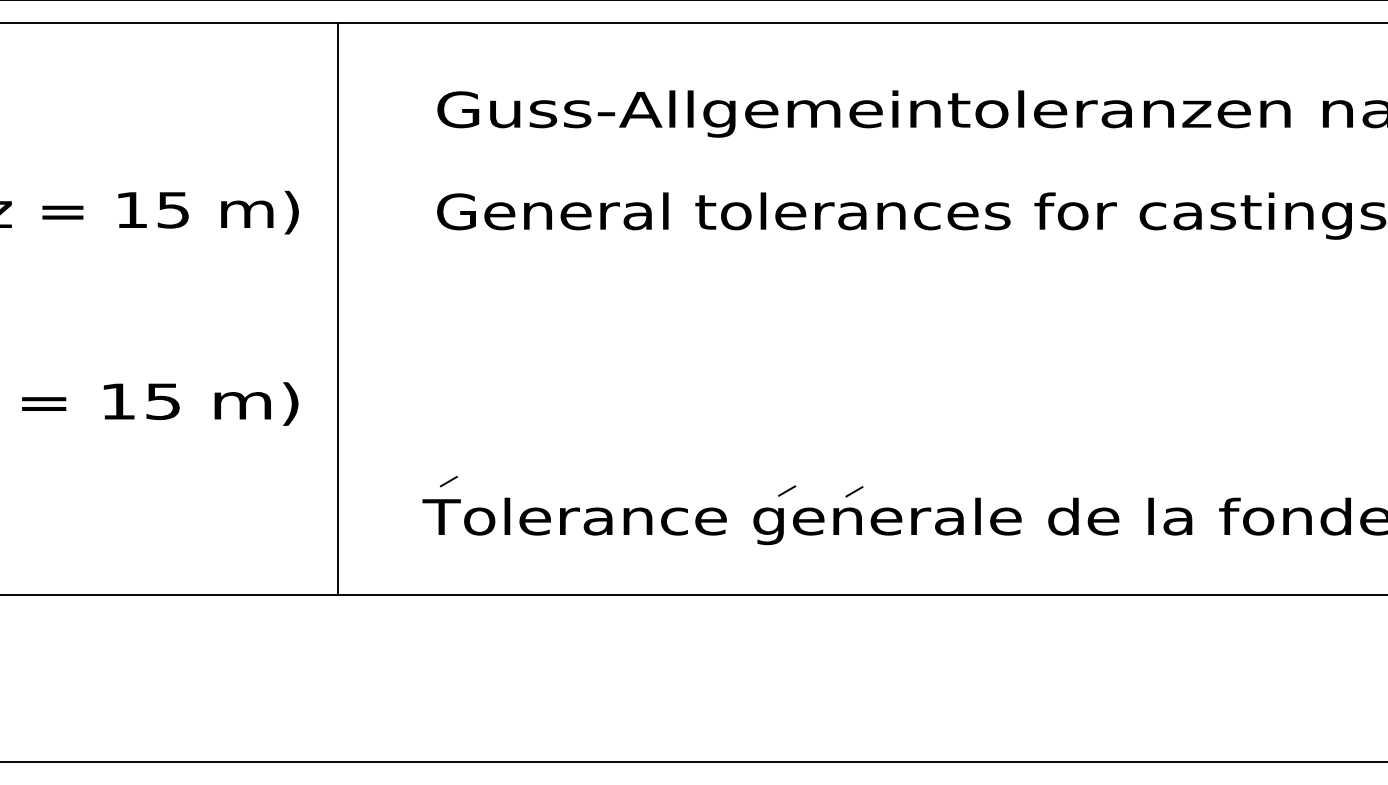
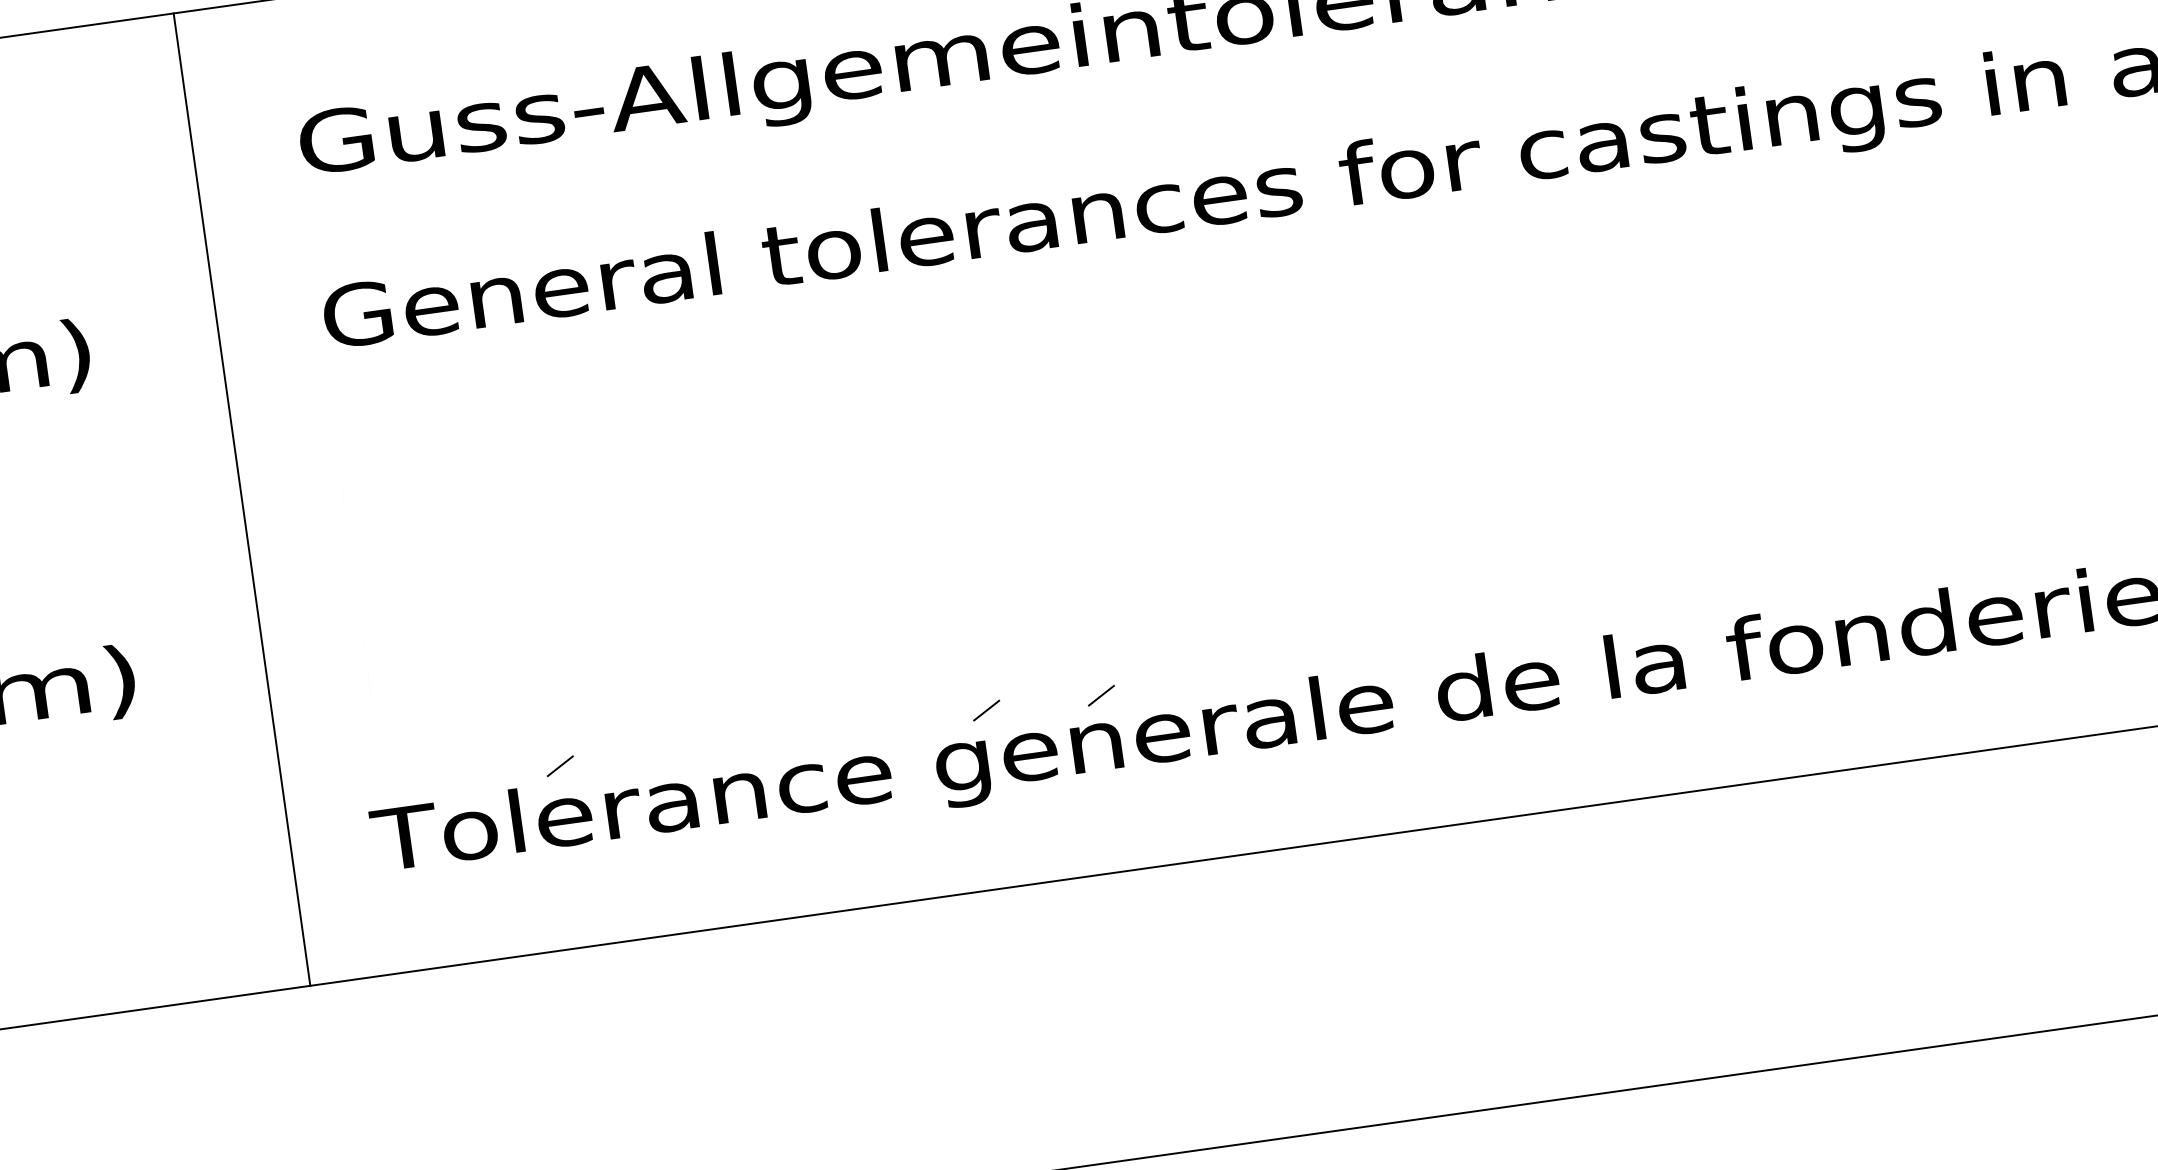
line: (338, 308) -> (242, 498), moved
line: (448, 481) -> (559, 766), moved

